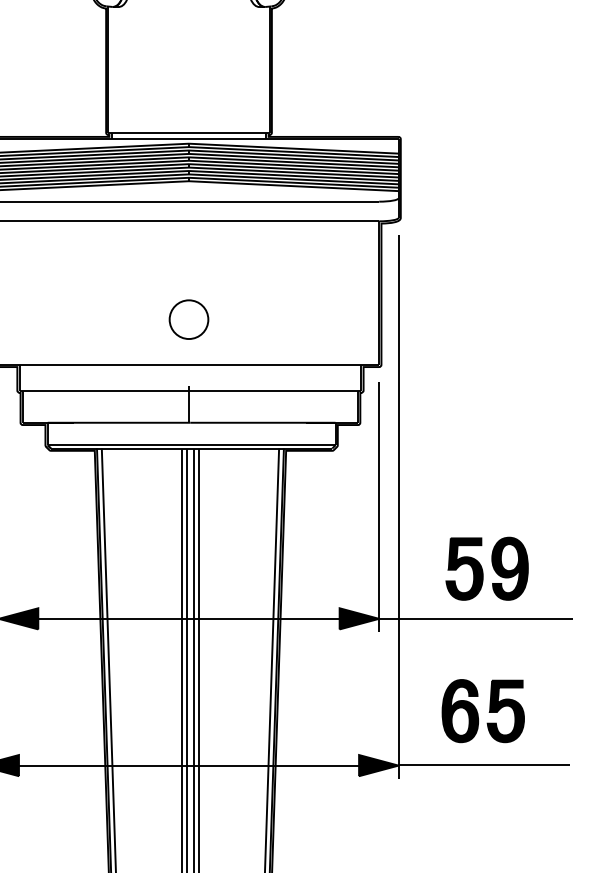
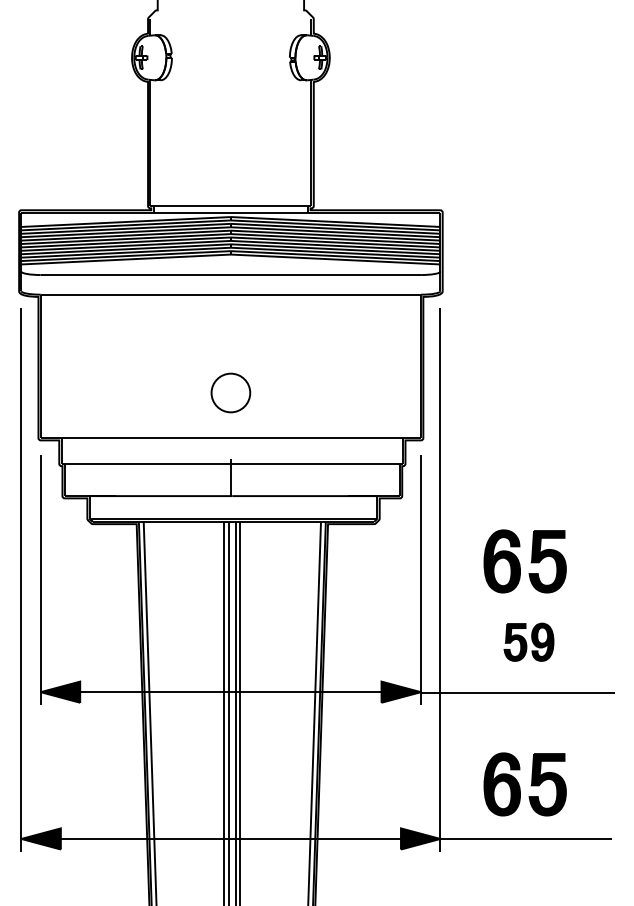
part: (482, 488) -> (524, 561), added
part: (486, 569) -> (528, 642), size x0.6

